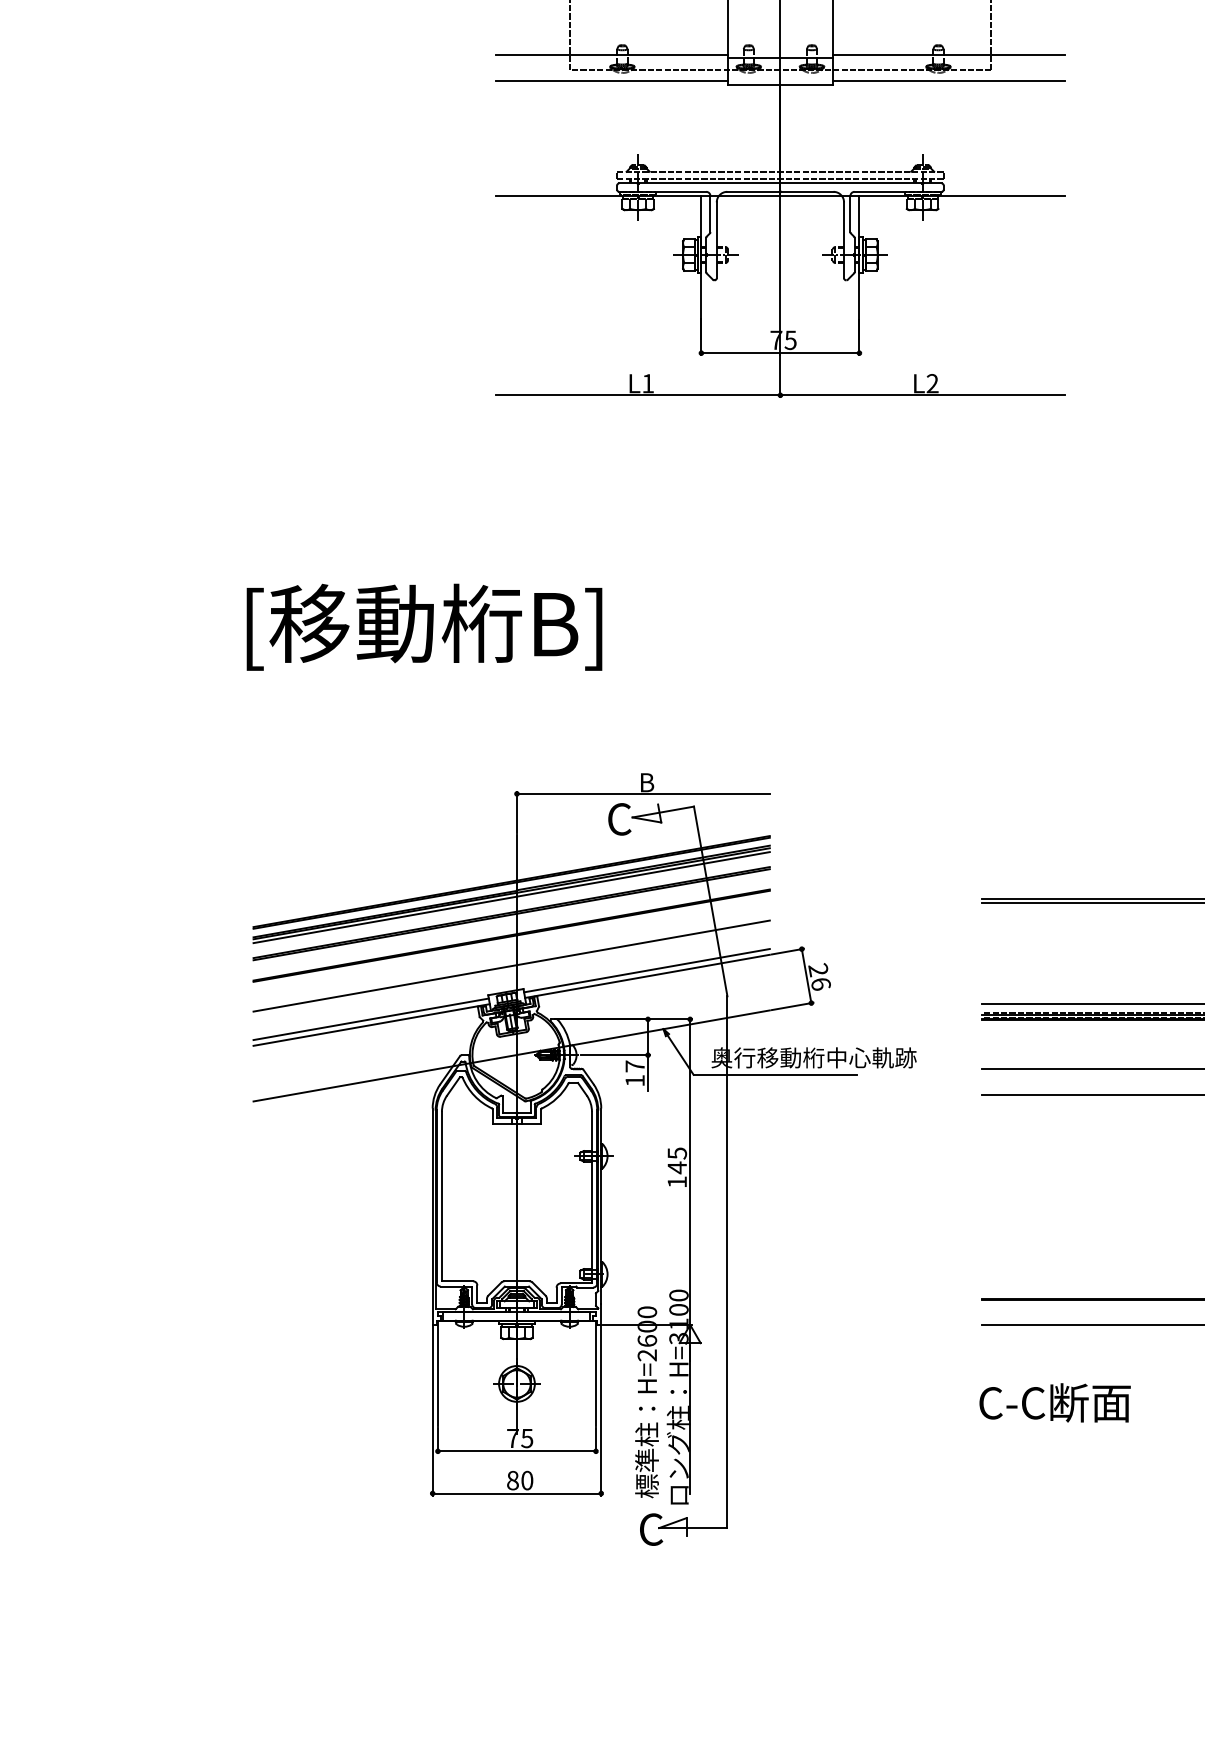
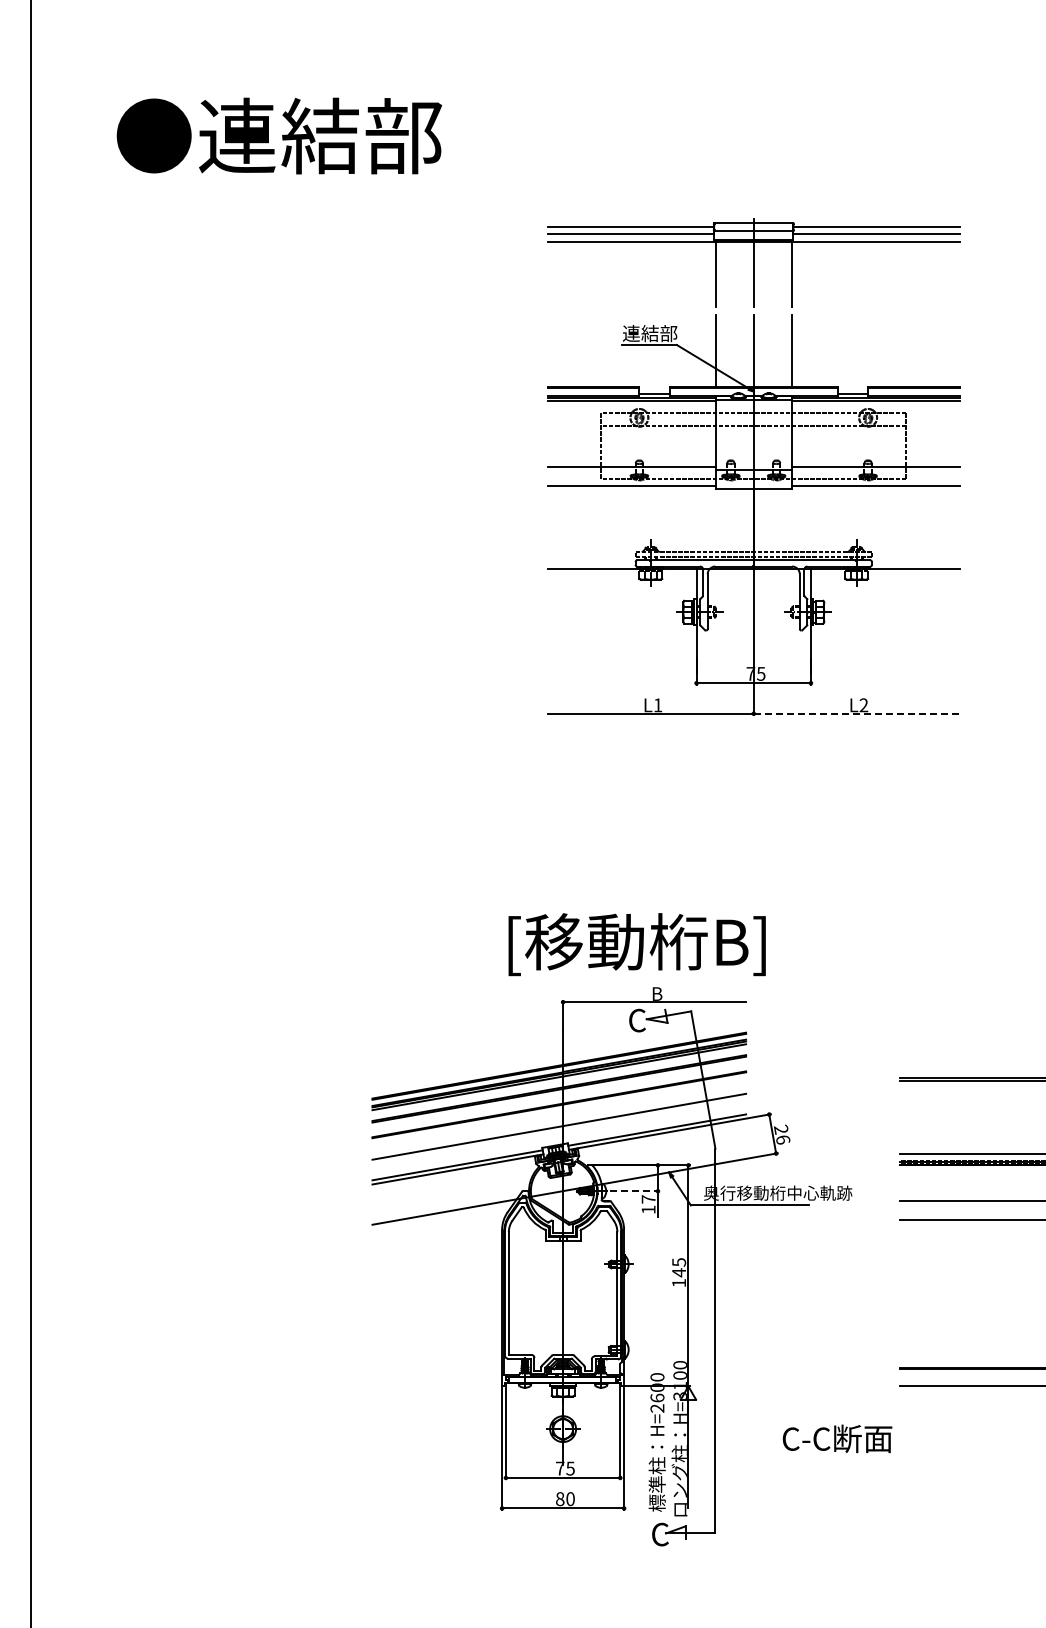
line: (922, 394) -> (856, 713), solid -> dashed
text: (423, 627) -> (636, 944), moved
line: (615, 1055) -> (634, 1191), solid -> dashed
text: (1055, 1402) -> (837, 1438), moved

